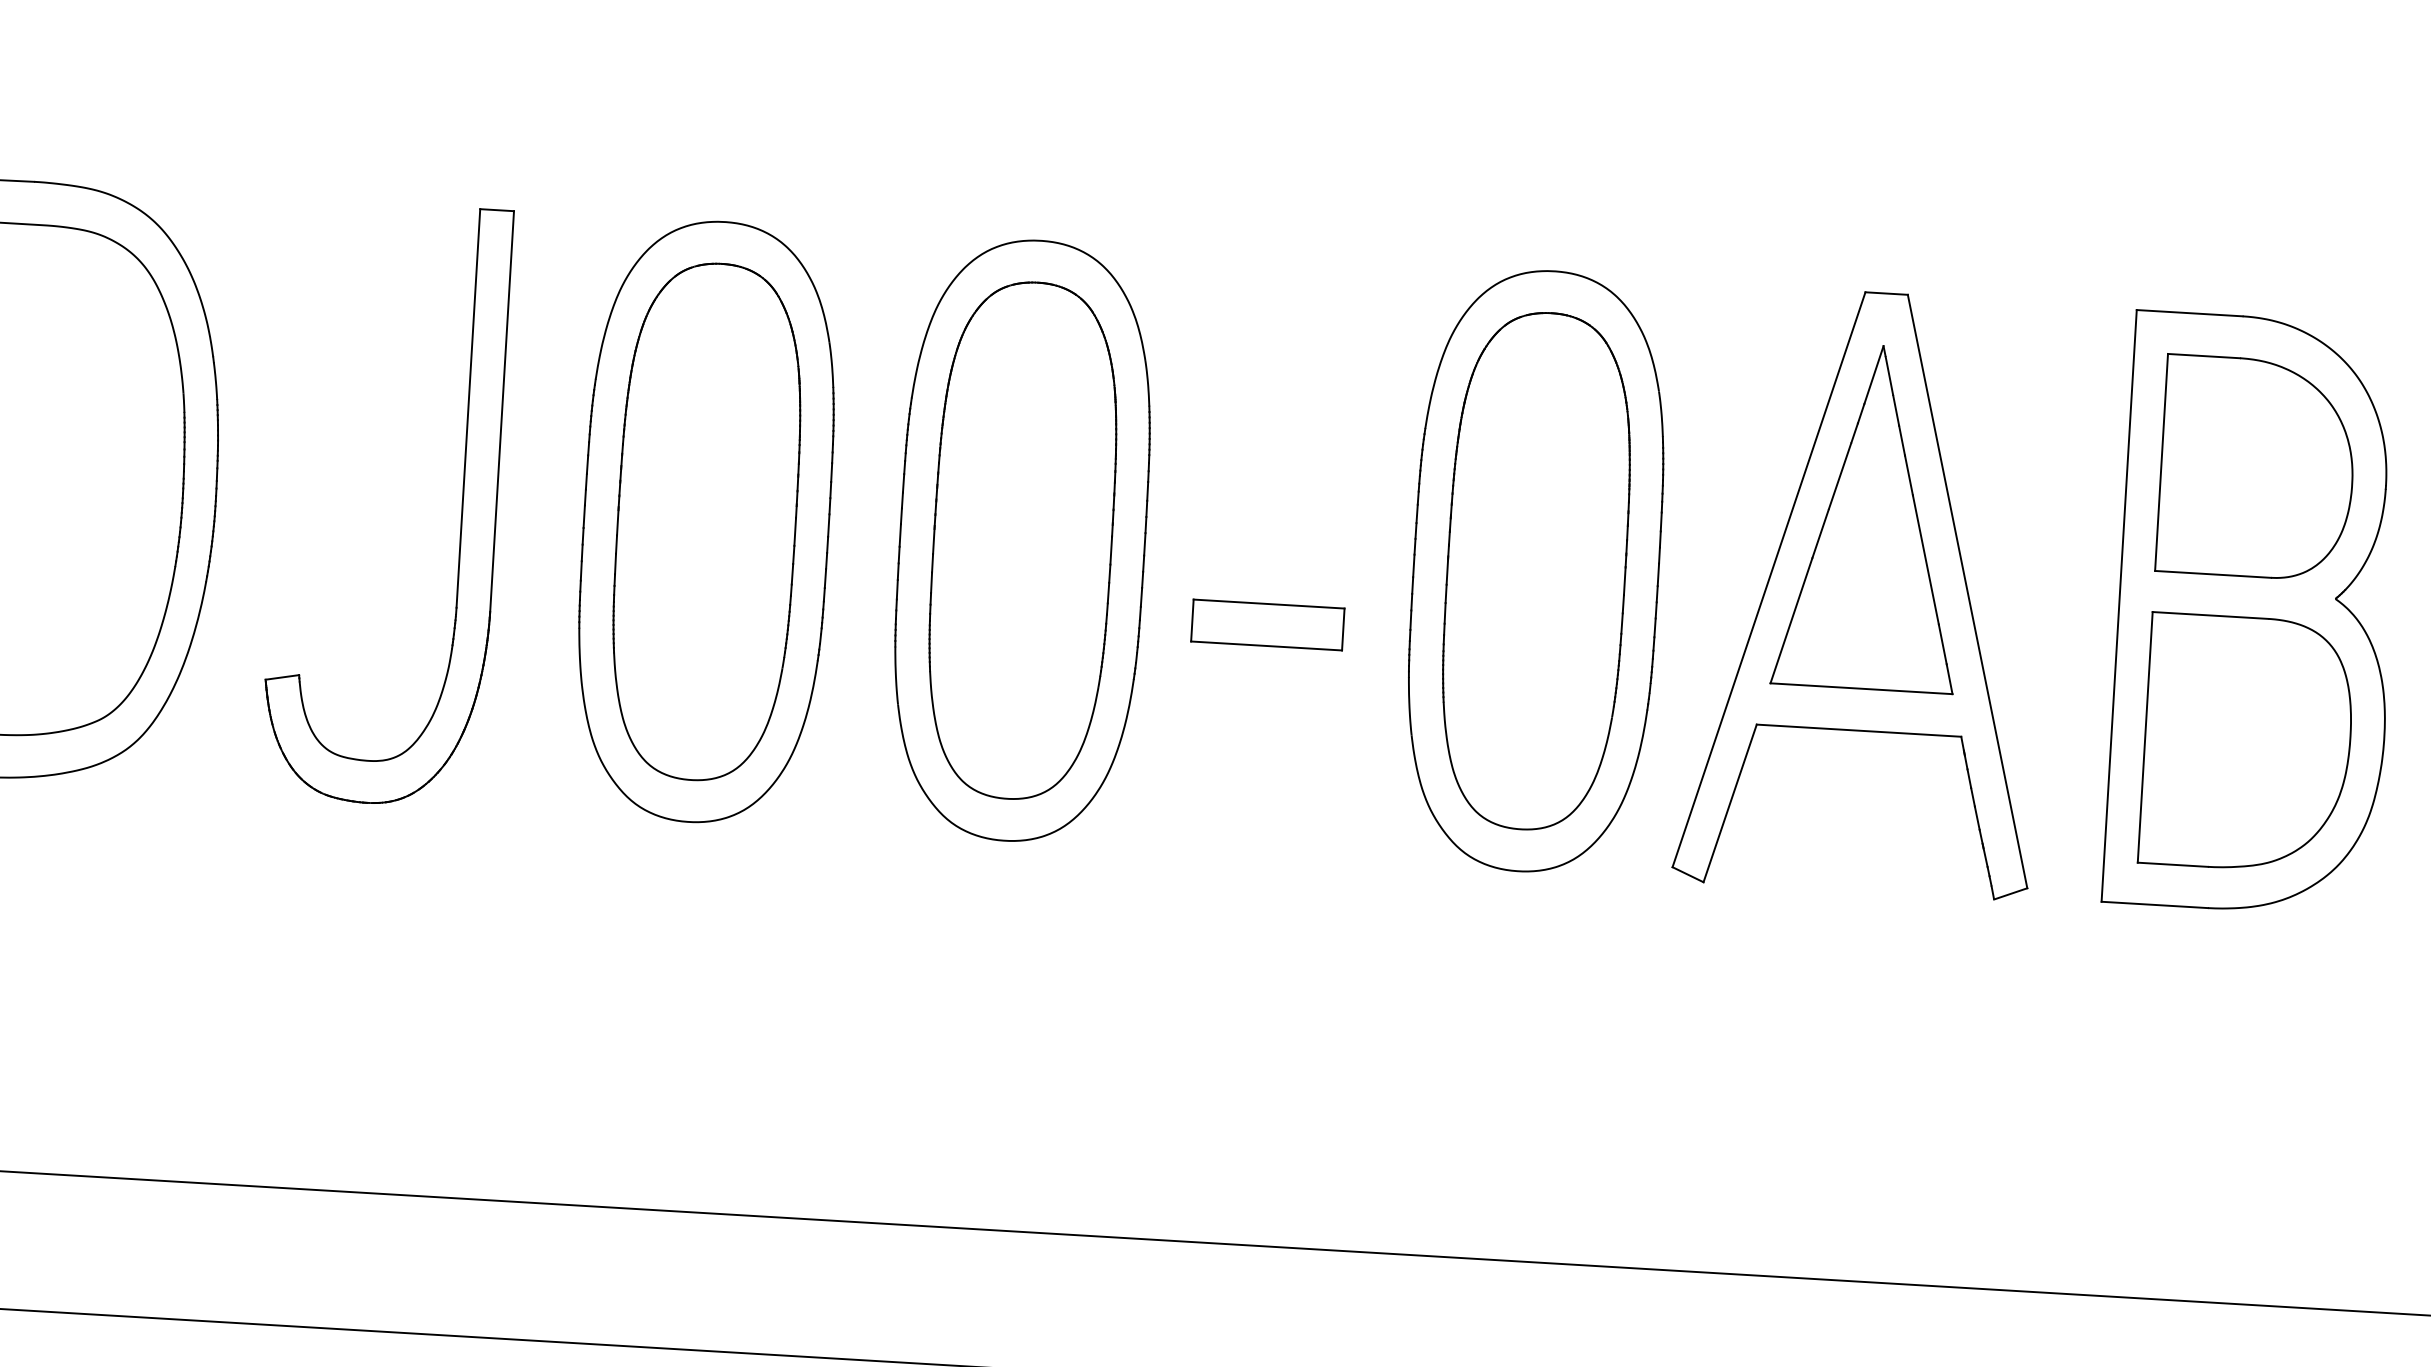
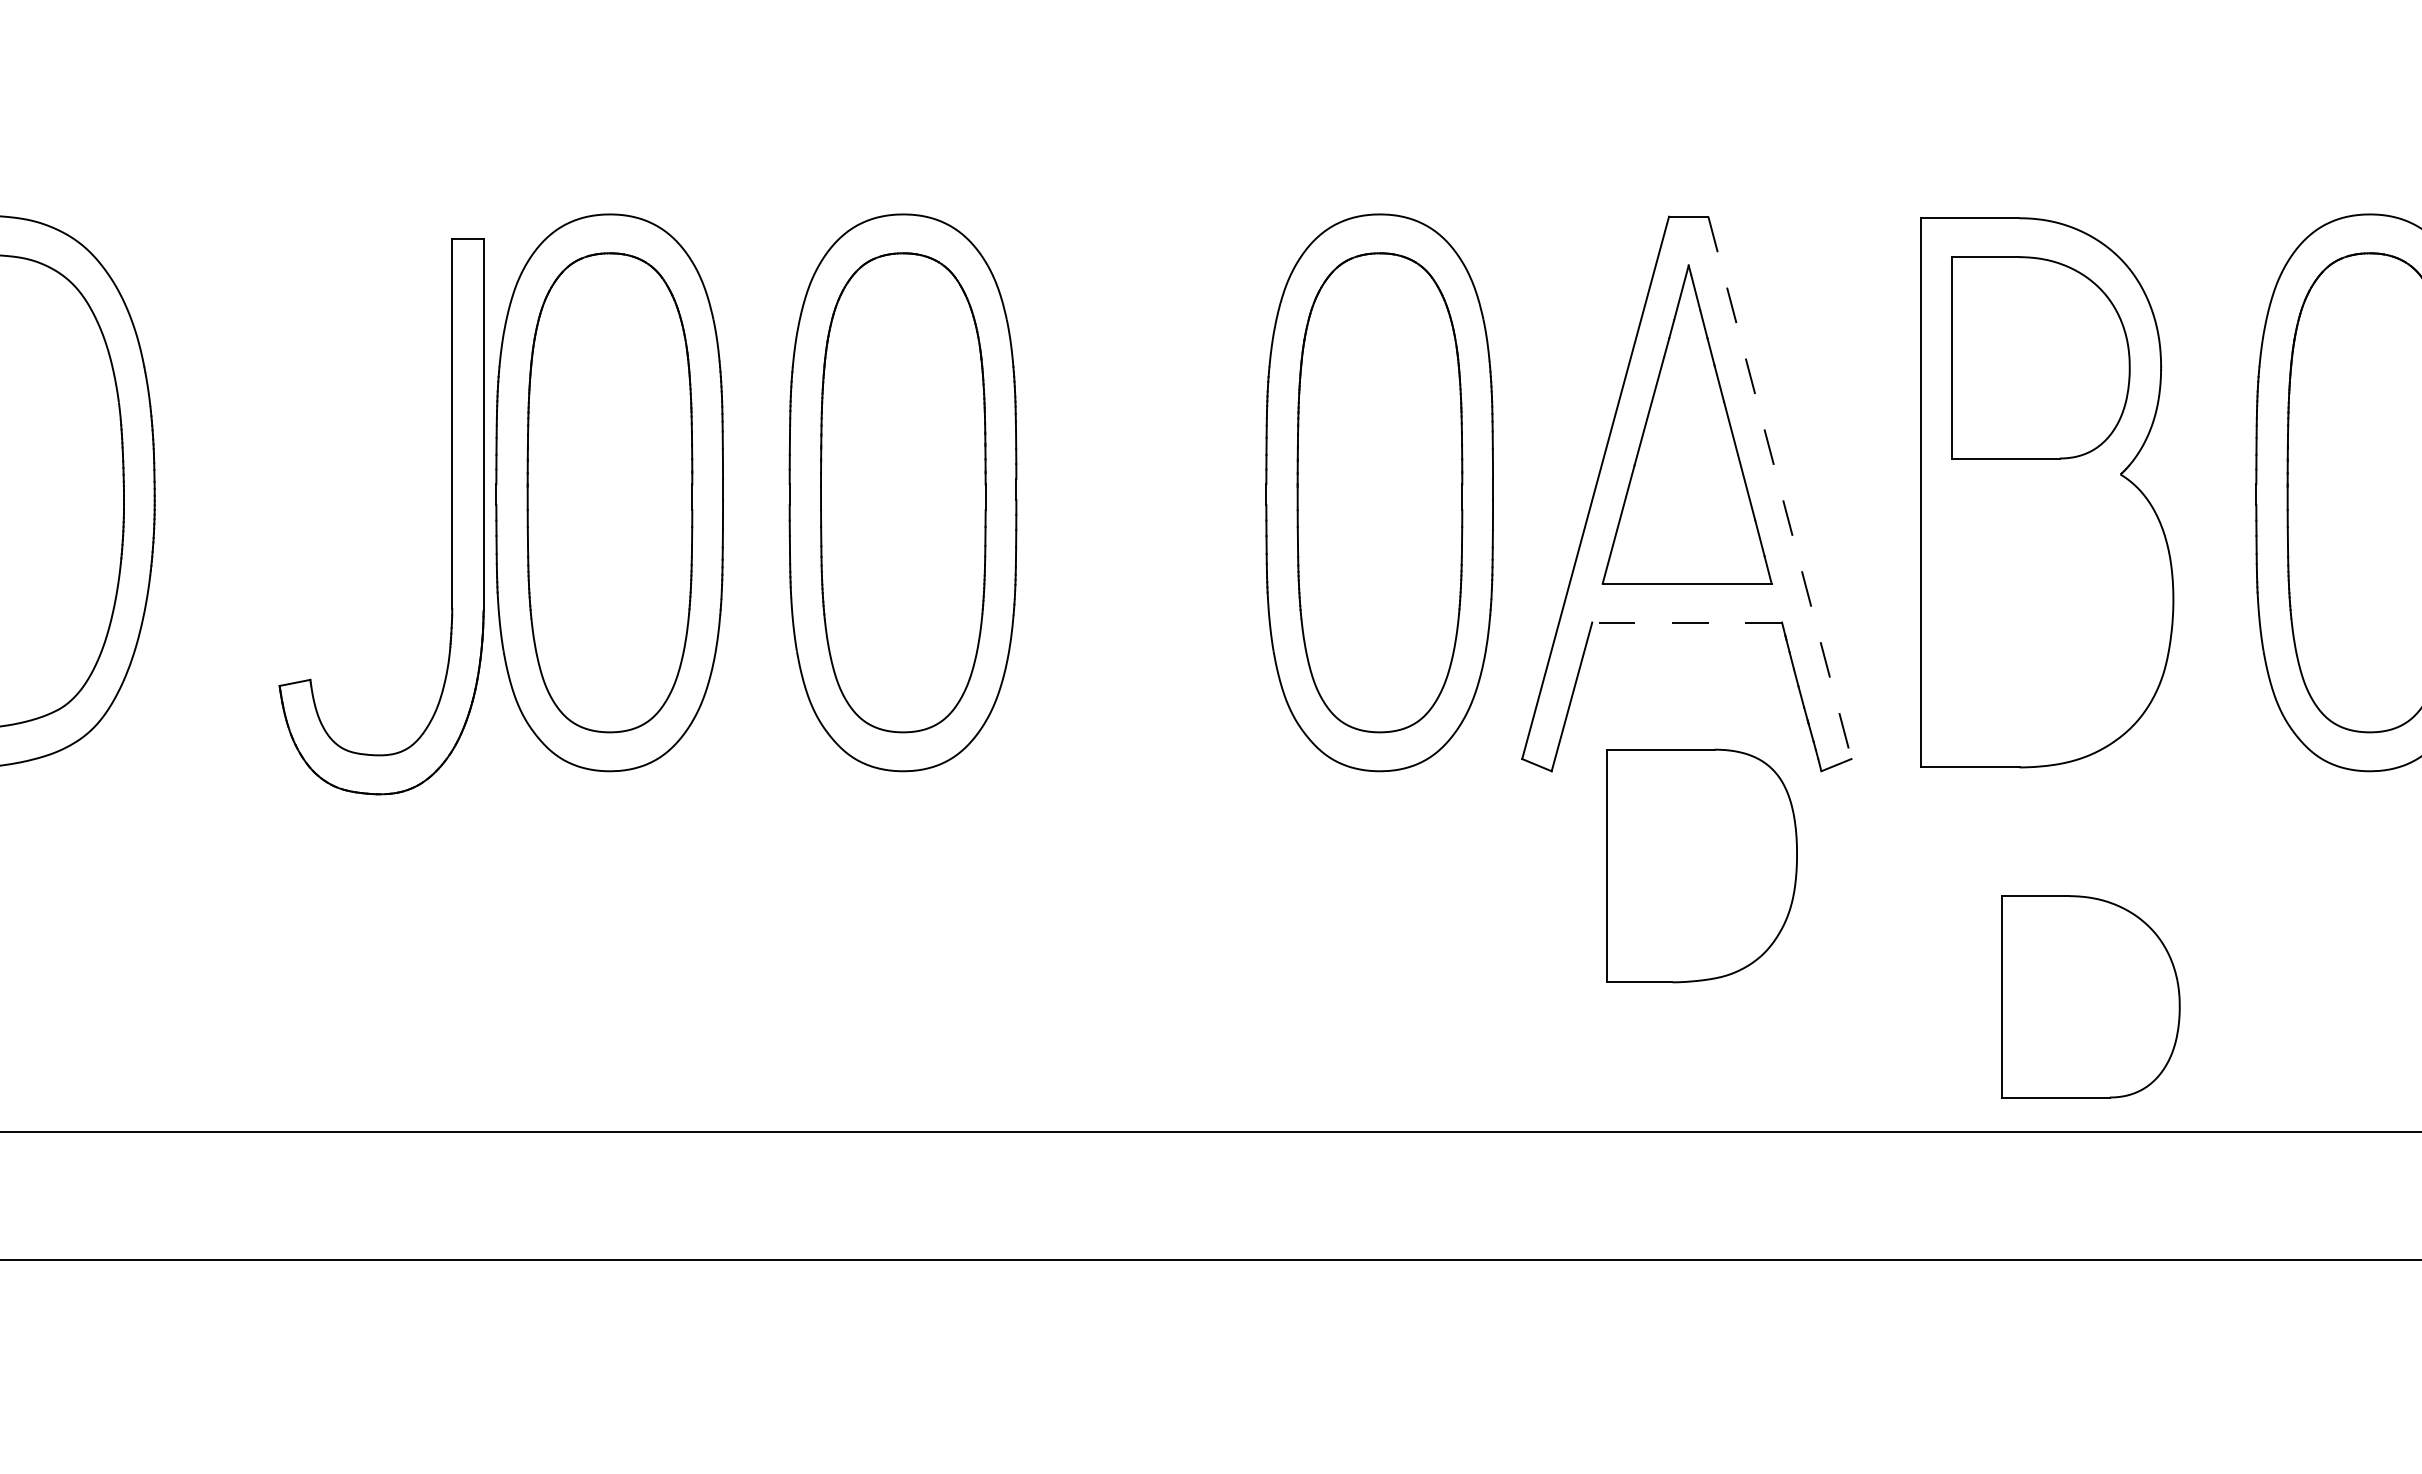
part: (461, 508) -> (451, 516), moved
line: (1968, 592) -> (1780, 488), solid -> dashed
part: (1267, 625) -> (1134, 557), removed
line: (1859, 730) -> (1687, 622), solid -> dashed
part: (2246, 742) -> (1701, 865), moved
part: (2269, 1159) -> (2090, 996), added

